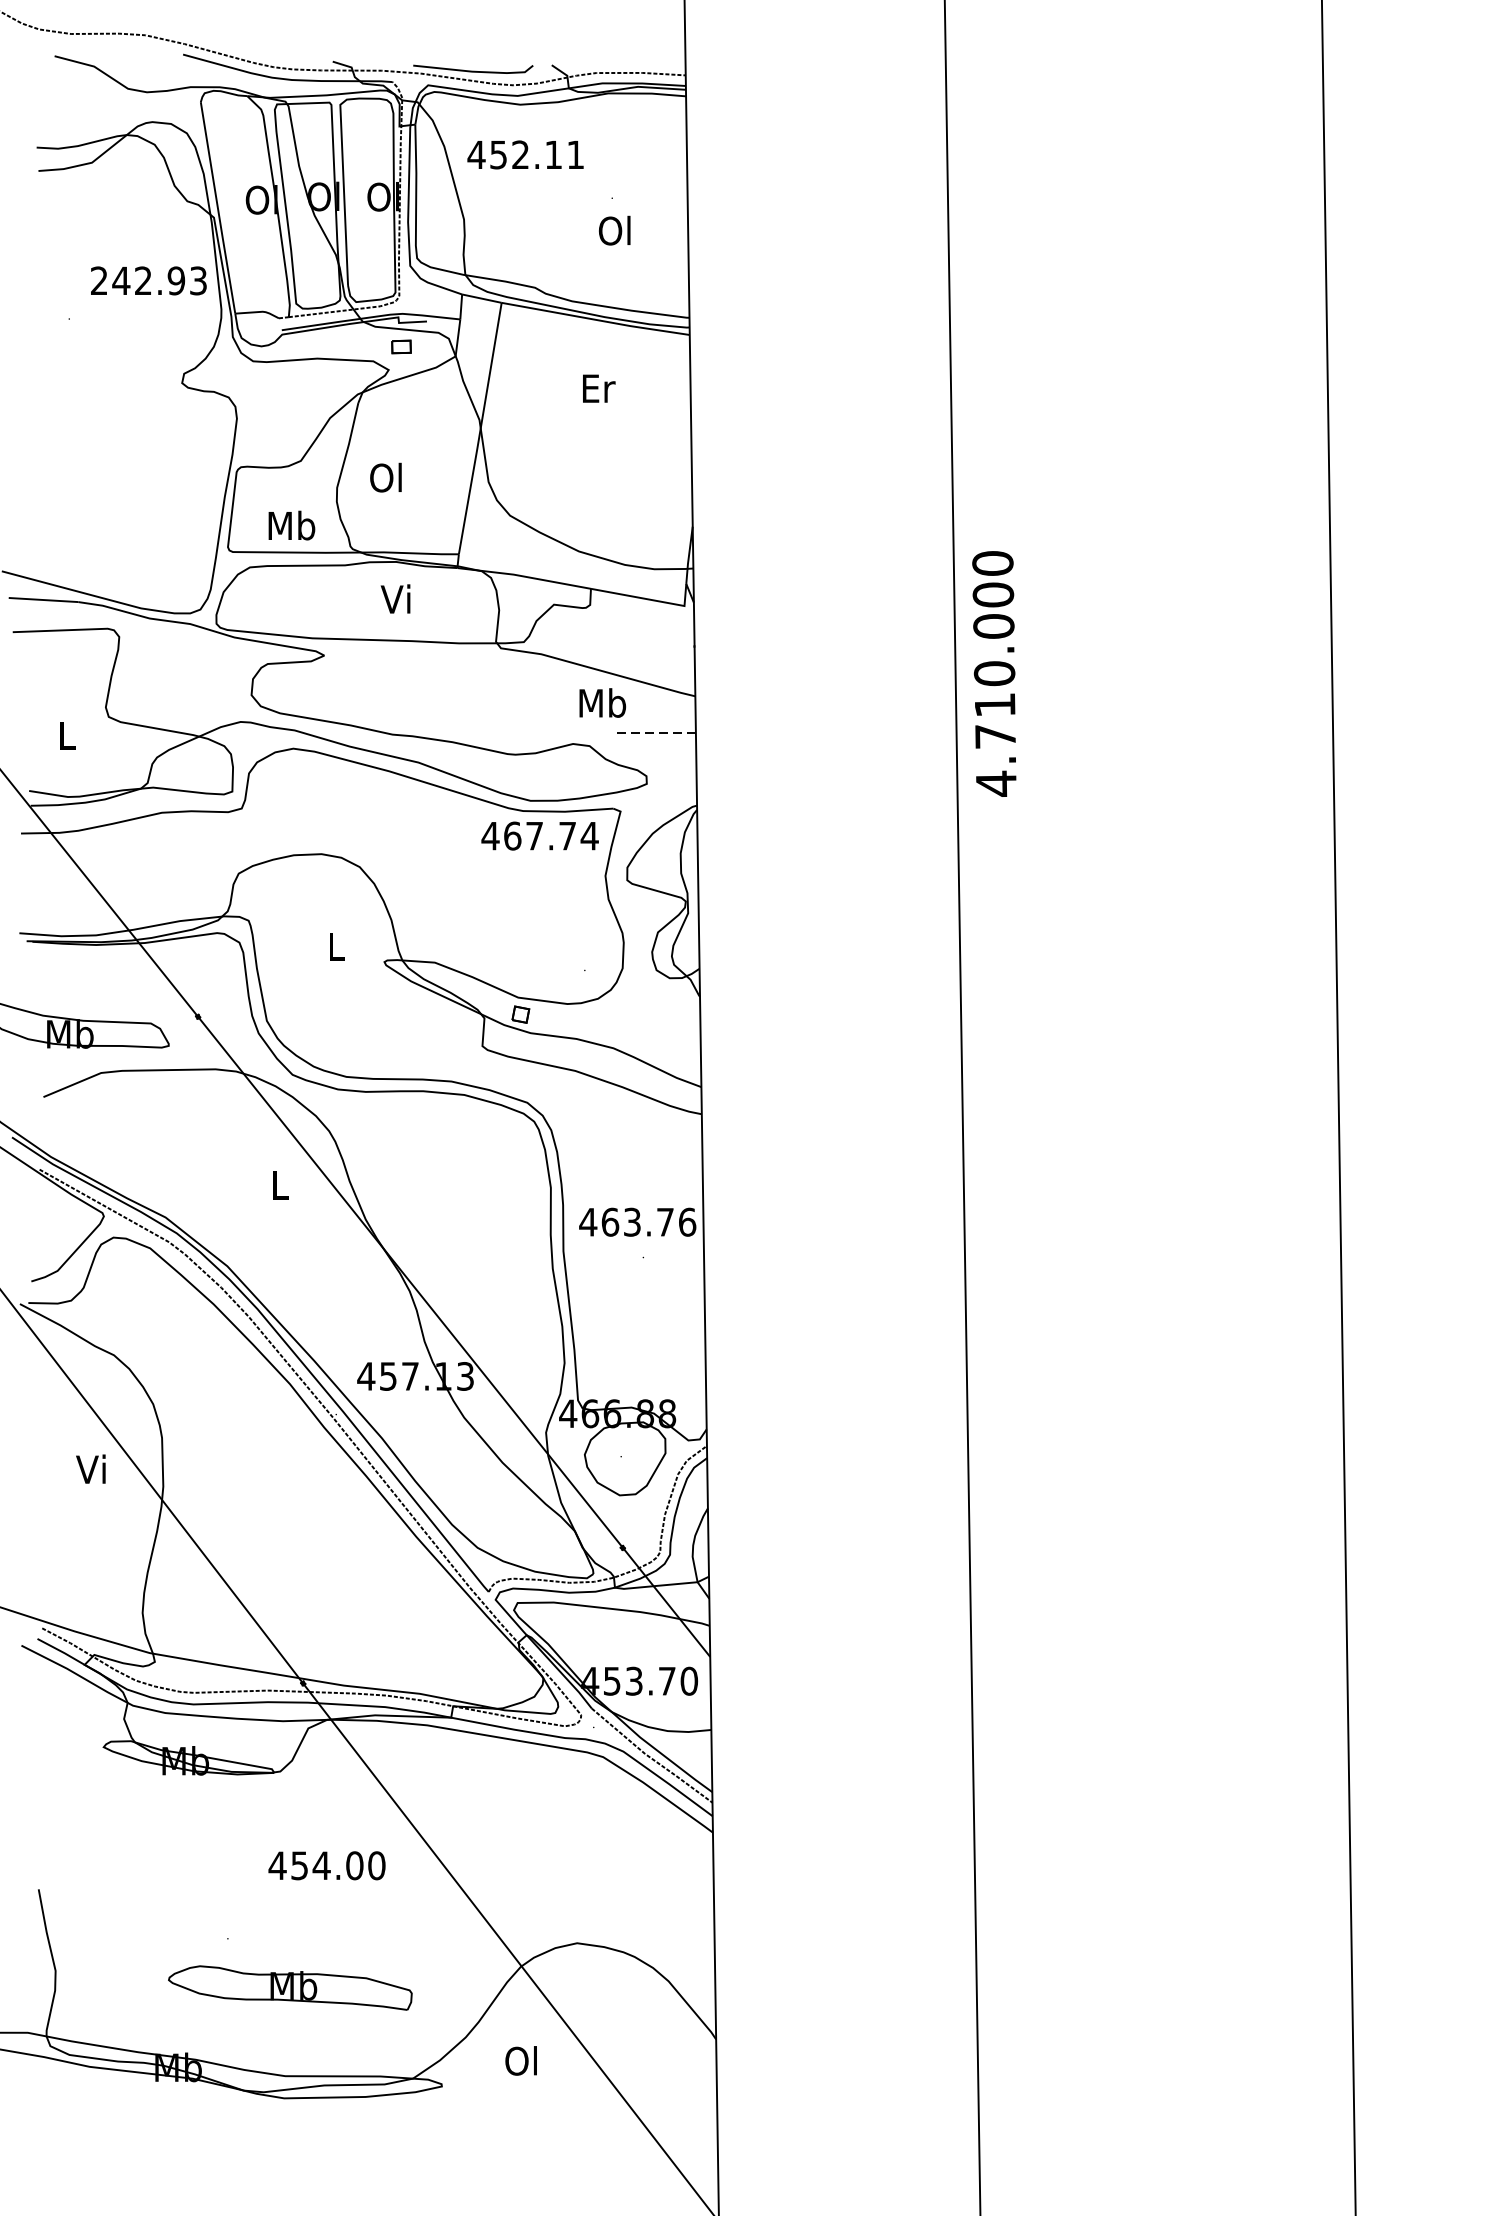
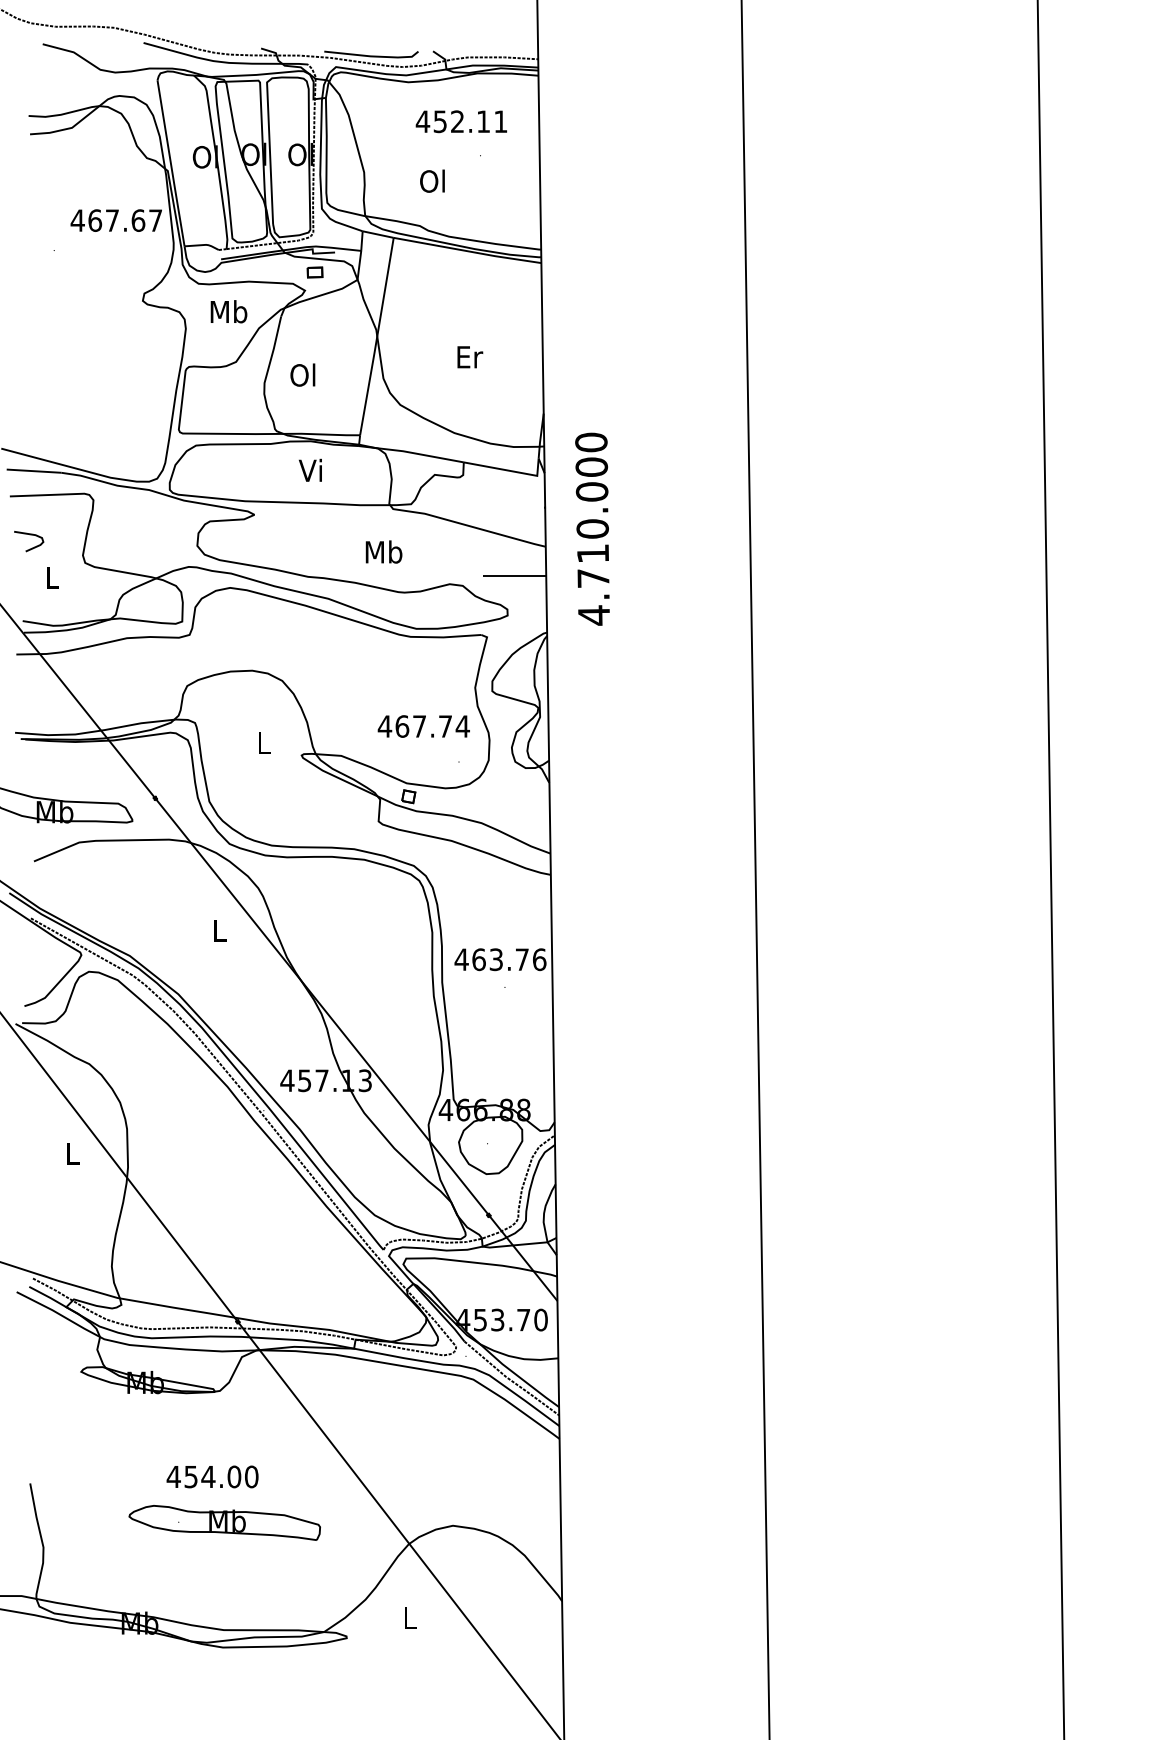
text: (524, 154) -> (460, 121), moved
text: (614, 229) -> (432, 180), moved
text: (148, 280) -> (116, 220), 242.93 -> 467.67
text: (599, 388) -> (470, 357), moved
text: (291, 525) -> (228, 311), moved
text: (994, 673) -> (592, 528), moved
curve: (37, 681) -> (29, 535), added
text: (602, 702) -> (383, 551), moved
line: (655, 732) -> (514, 575), dashed -> solid
text: (539, 836) -> (423, 726), moved
text: (89, 1469) -> (70, 1153), Vi -> L
text: (326, 1865) -> (212, 1476), moved
part: (289, 1987) -> (224, 1522), moved
text: (520, 2060) -> (408, 1617), Ol -> L

